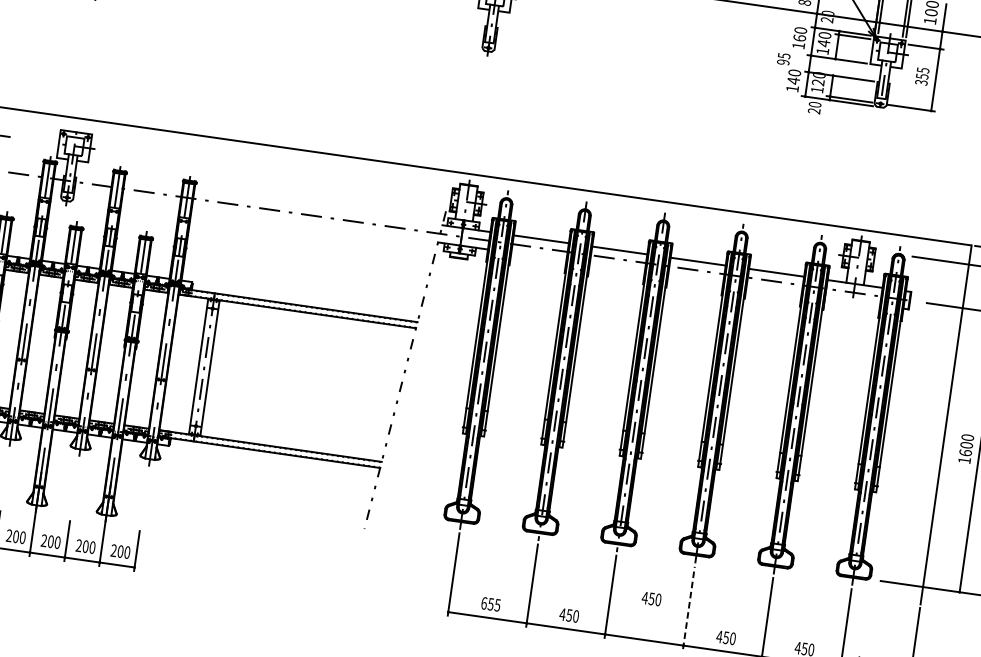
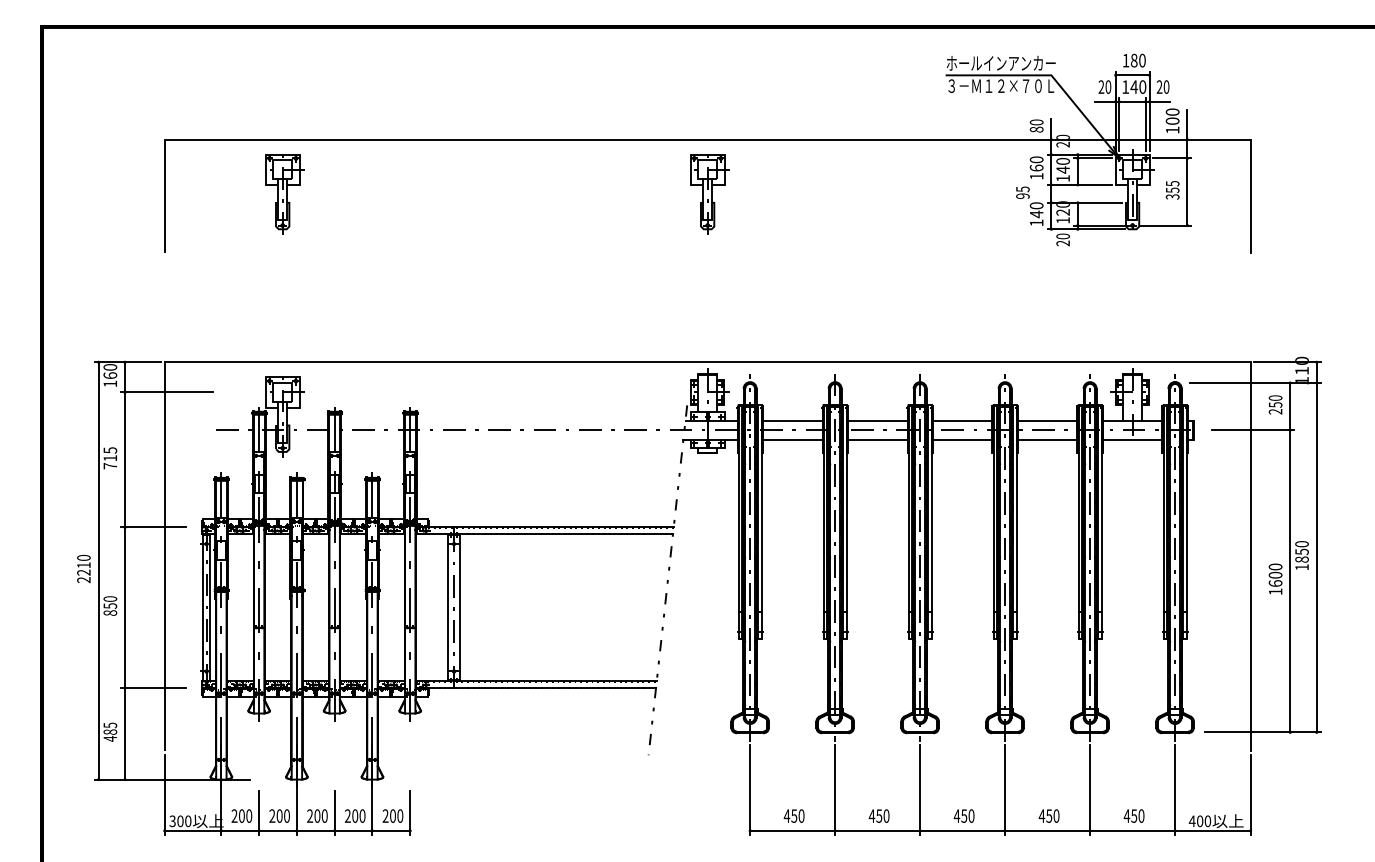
line: (538, 256) -> (792, 439), added
line: (617, 267) -> (877, 439), added
line: (695, 278) -> (962, 439), added
line: (774, 290) -> (1047, 439), added
line: (852, 301) -> (1132, 439), added
text: (651, 598) -> (963, 815), moved
text: (490, 603) -> (793, 815), 655 -> 450
line: (689, 608) -> (1005, 790), dashed -> solid

